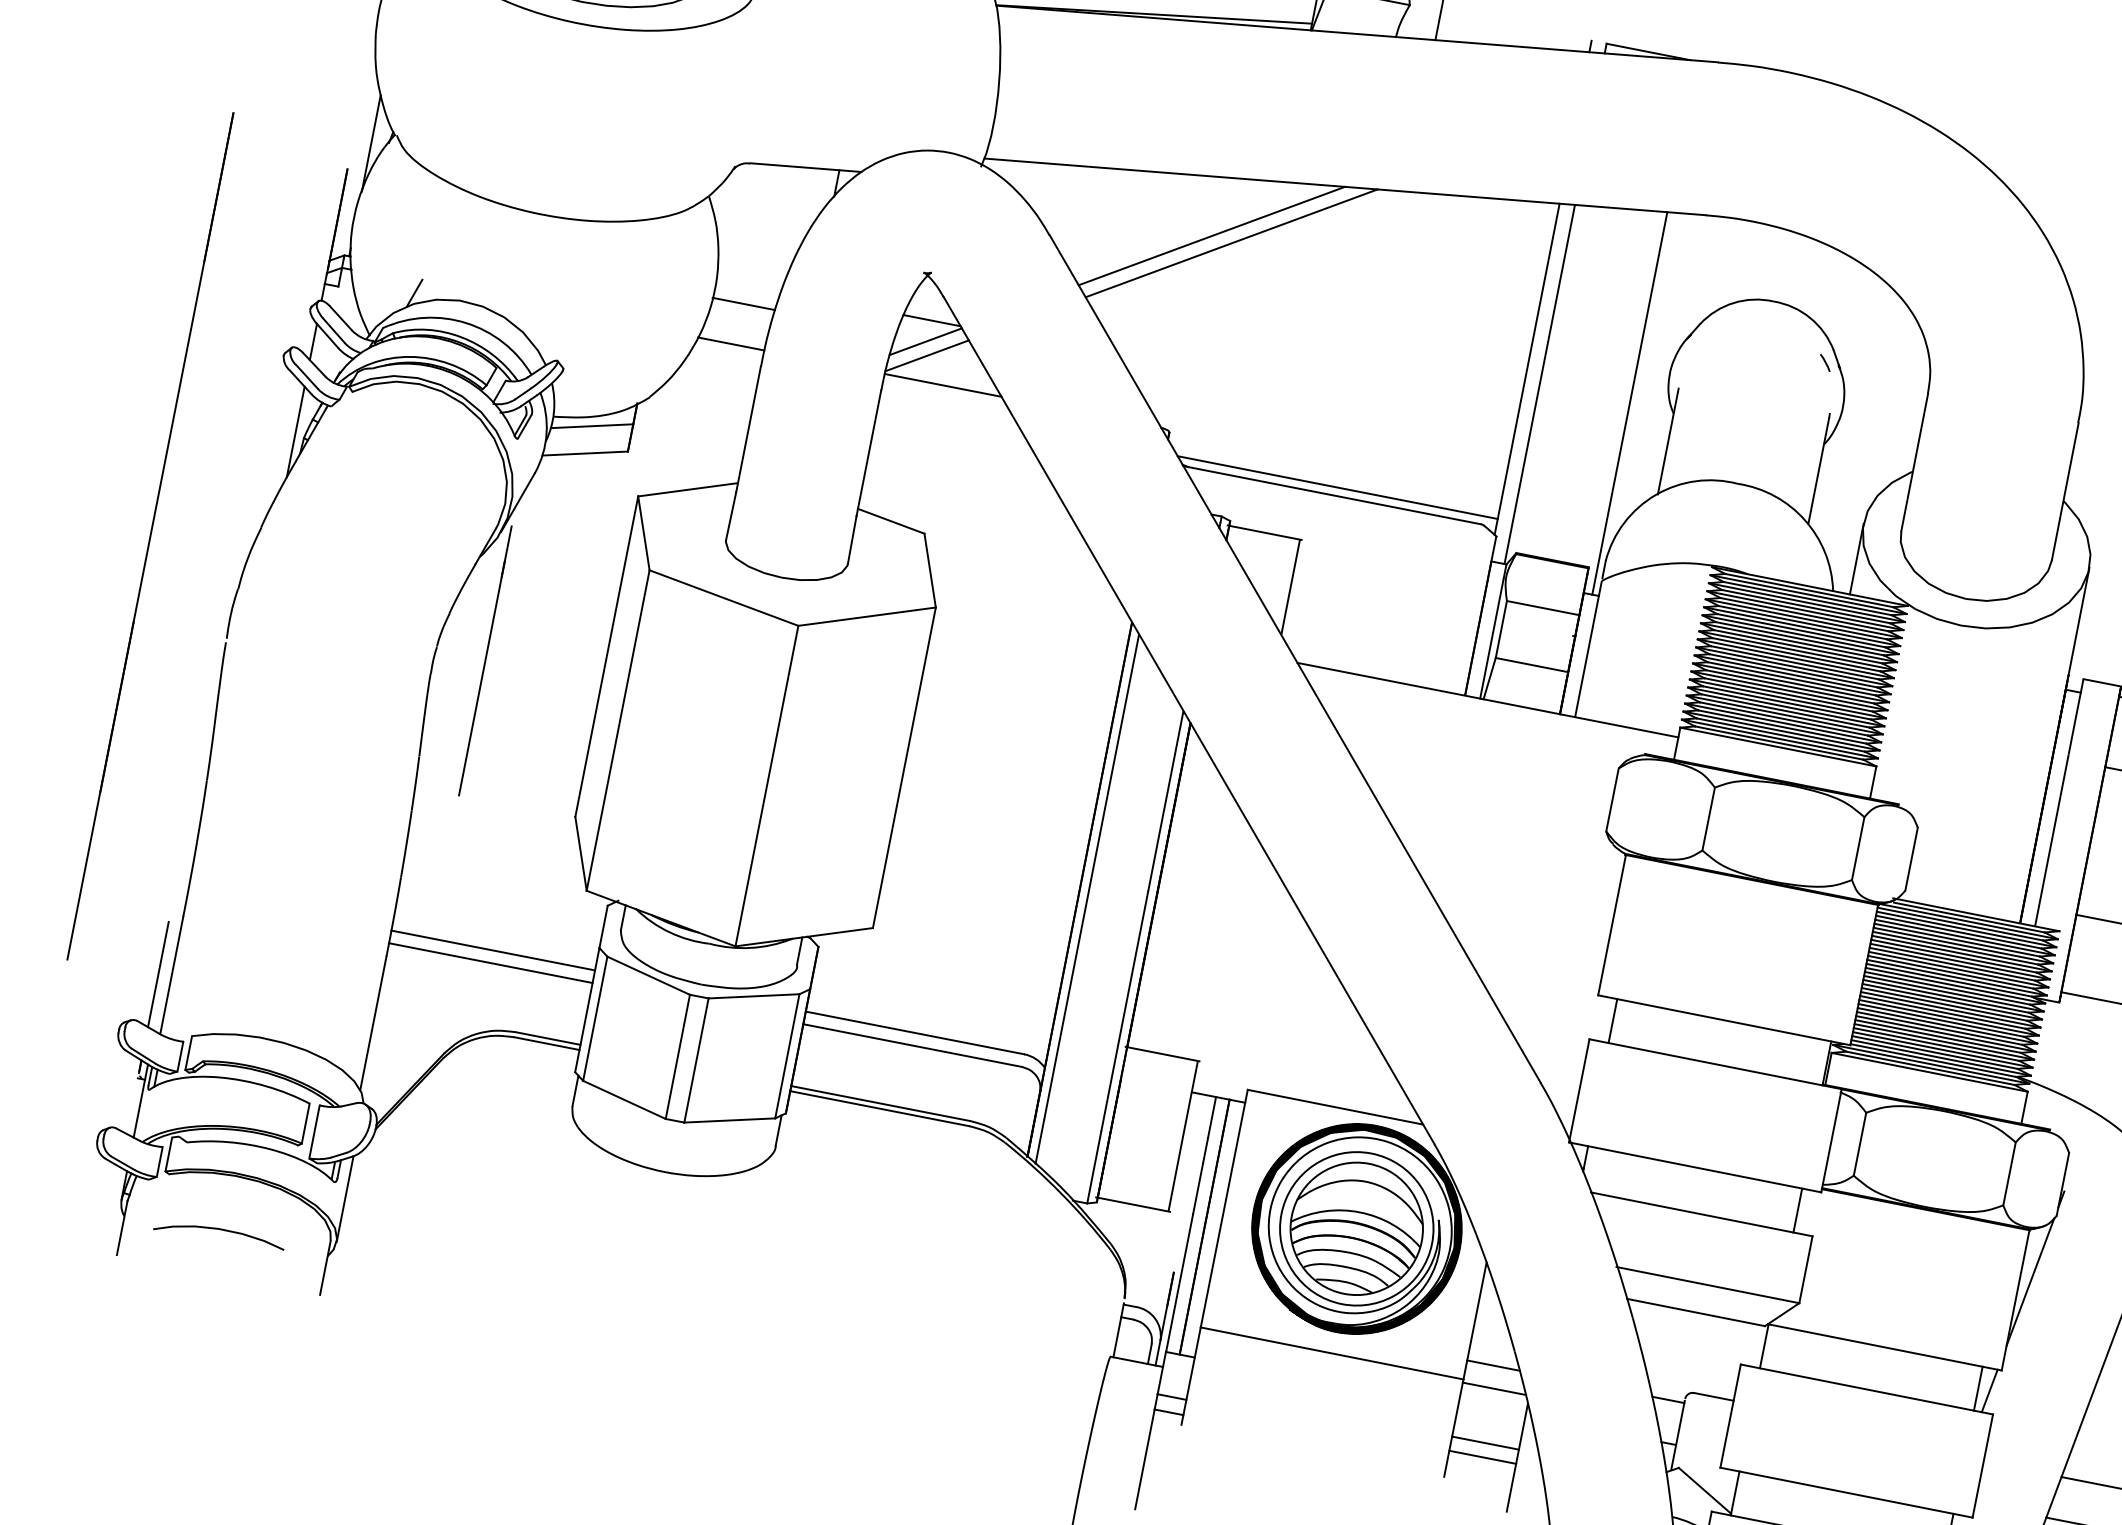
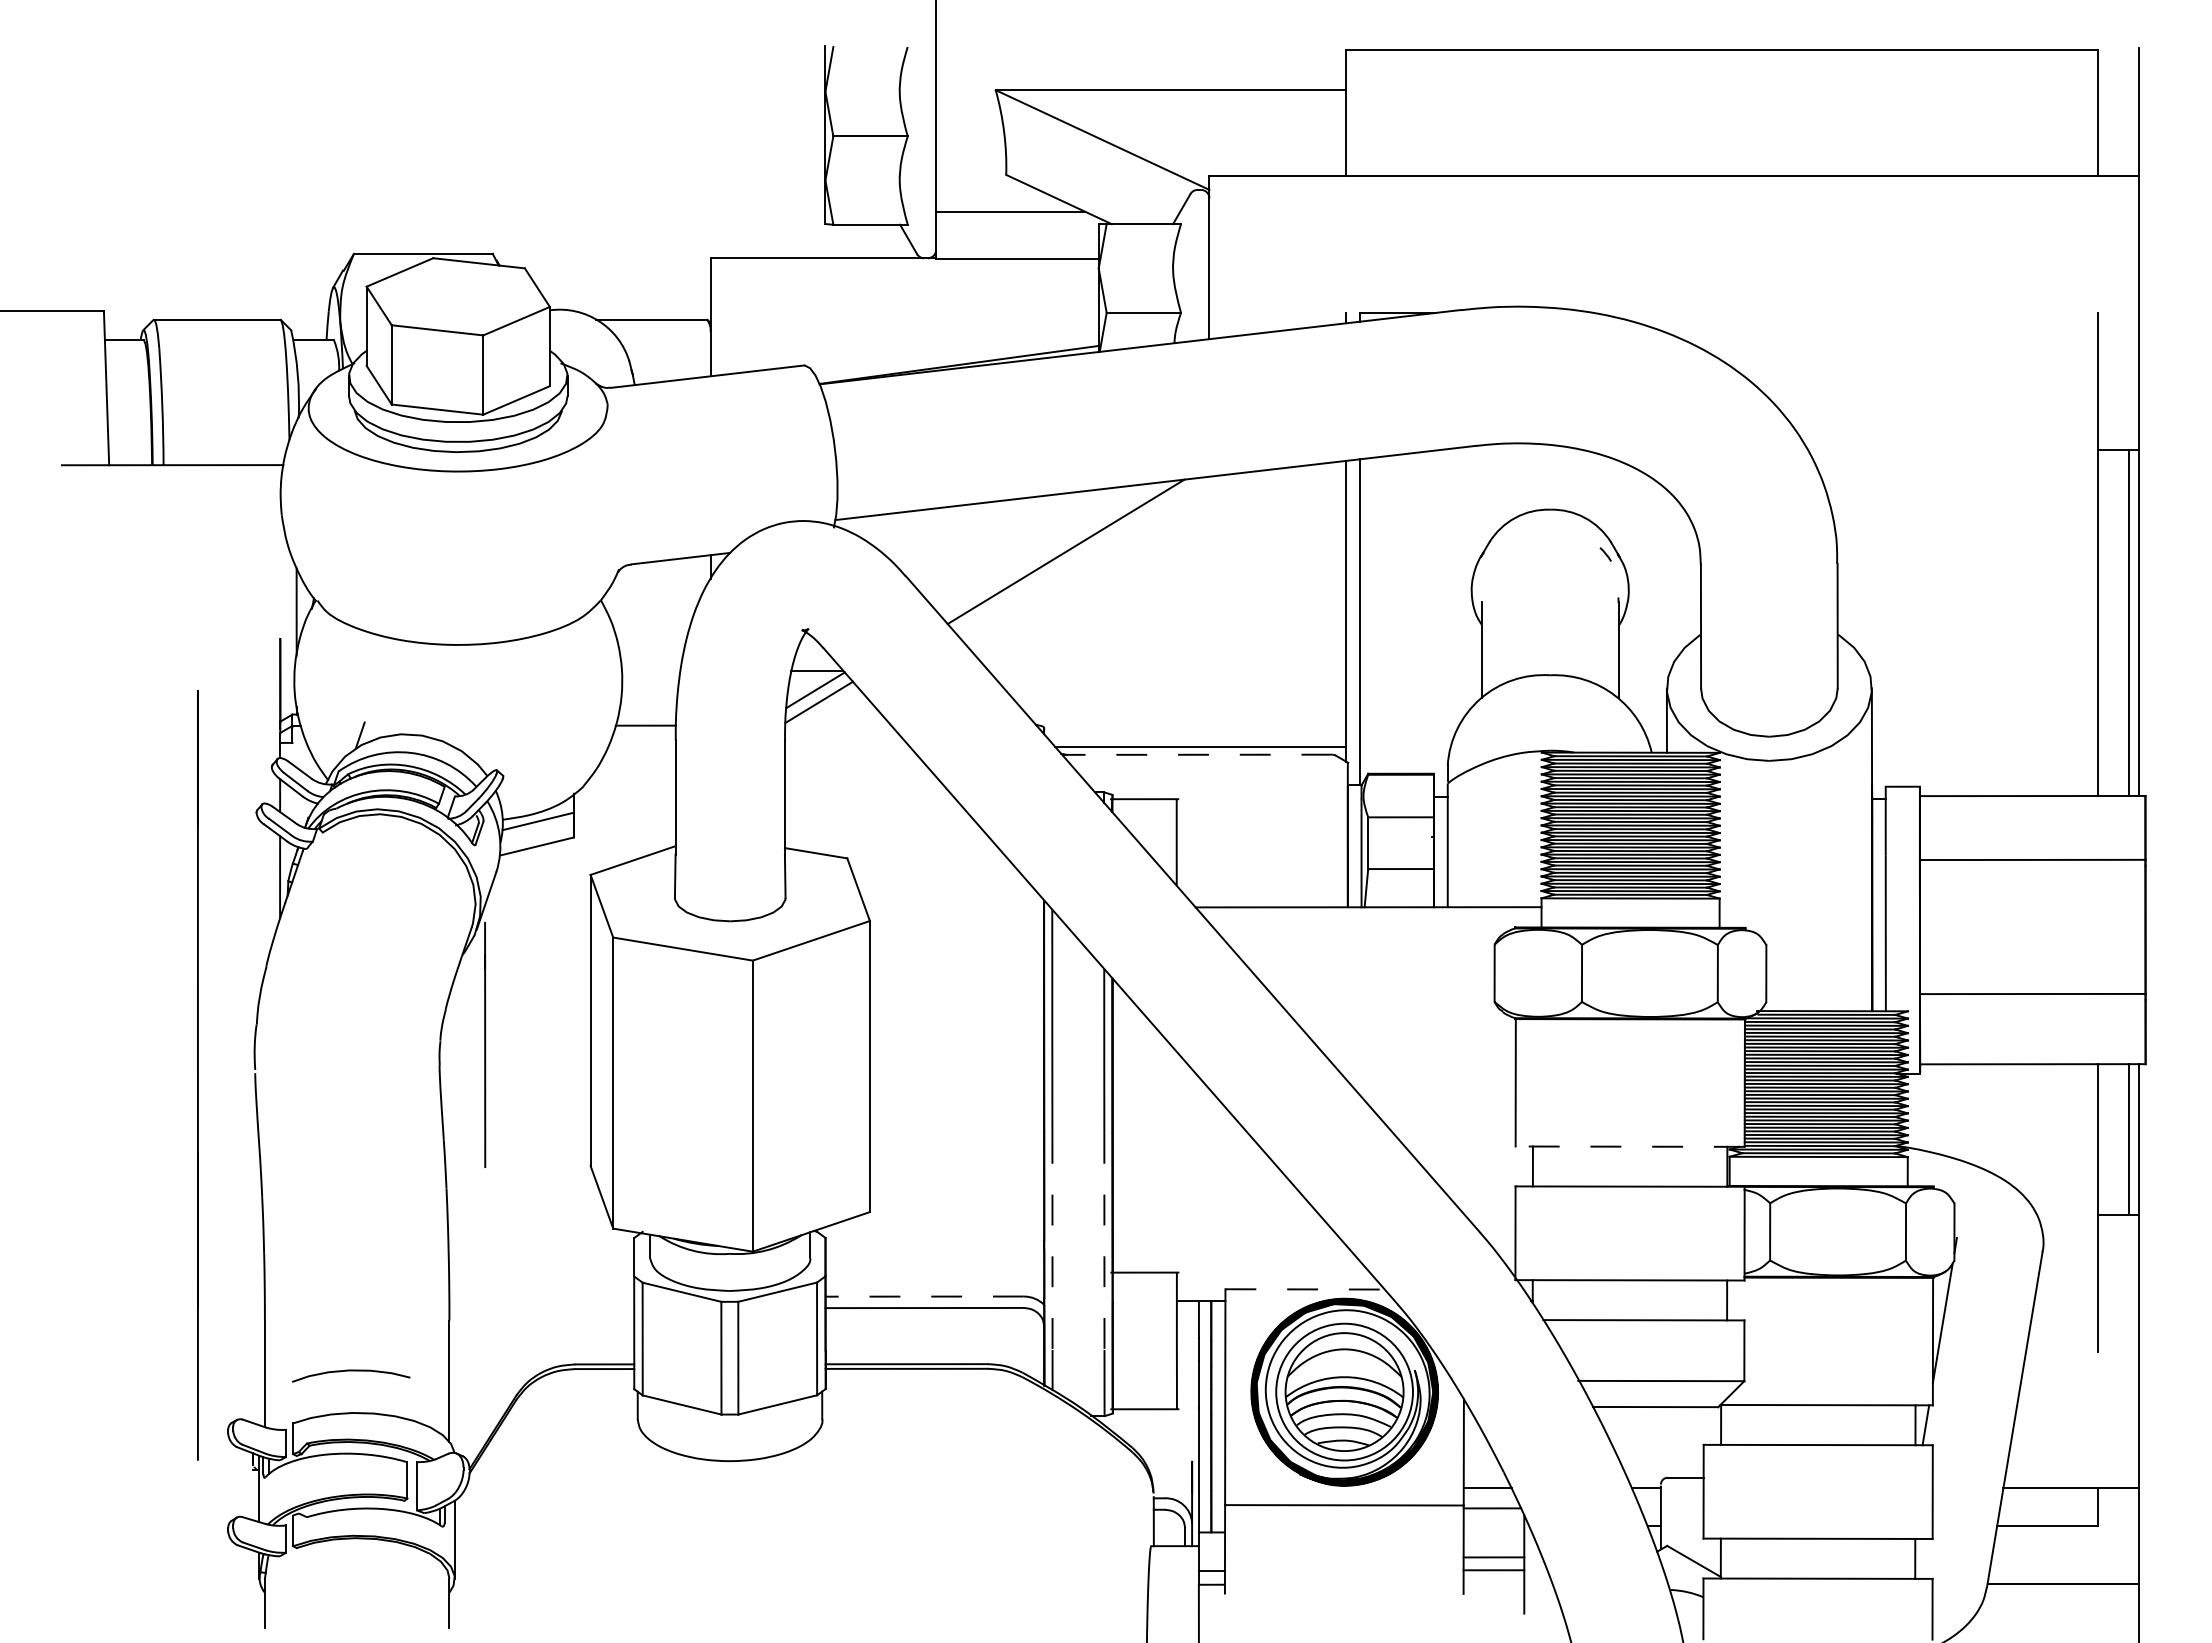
line: (1211, 235) -> (1047, 548), removed
line: (743, 303) -> (649, 688), removed
line: (943, 385) -> (838, 725), removed
line: (1629, 403) -> (1441, 623), removed
line: (1331, 494) -> (1196, 754), solid -> dashed
line: (149, 536) -> (197, 1075), moved
line: (493, 950) -> (541, 1296), removed
line: (490, 963) -> (541, 1308), removed
line: (158, 974) -> (253, 1375), removed
line: (1067, 999) -> (1052, 1241), solid -> dashed
line: (1124, 1011) -> (1104, 1241), solid -> dashed
line: (1724, 1020) -> (1630, 1146), solid -> dashed
line: (914, 1032) -> (924, 1296), solid -> dashed
line: (1335, 1107) -> (1305, 1289), solid -> dashed
curve: (220, 1230) -> (351, 1371), moved

